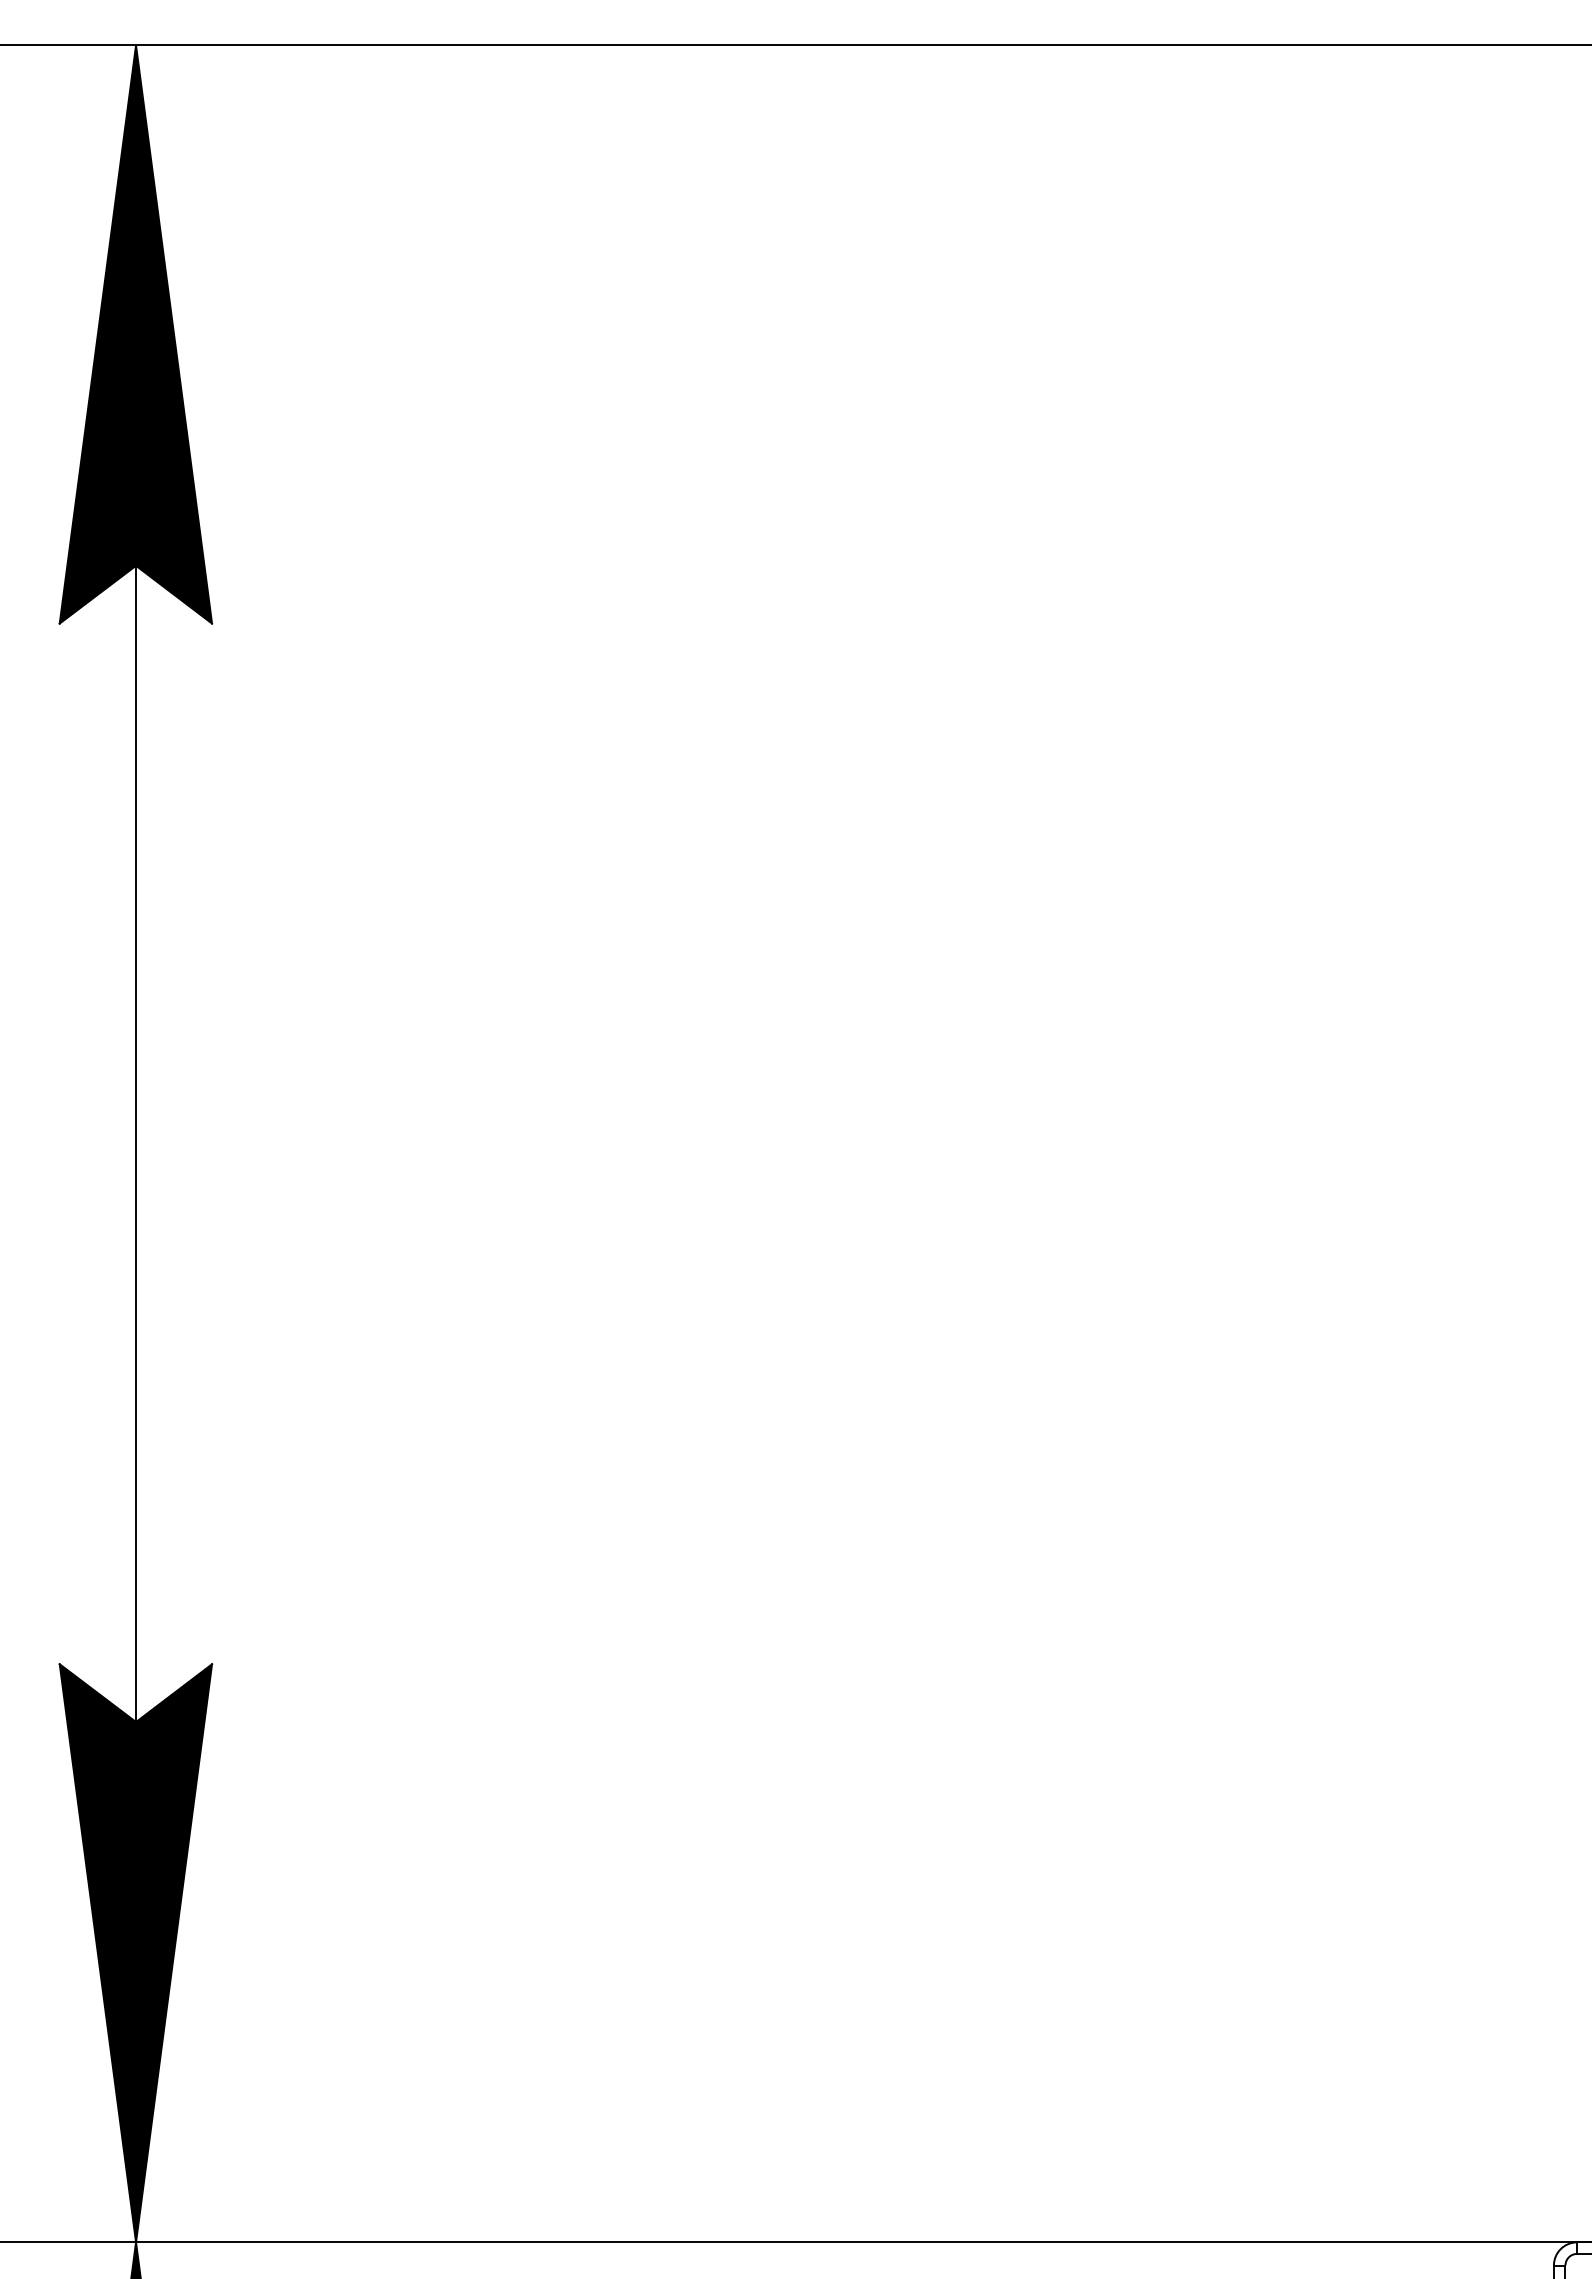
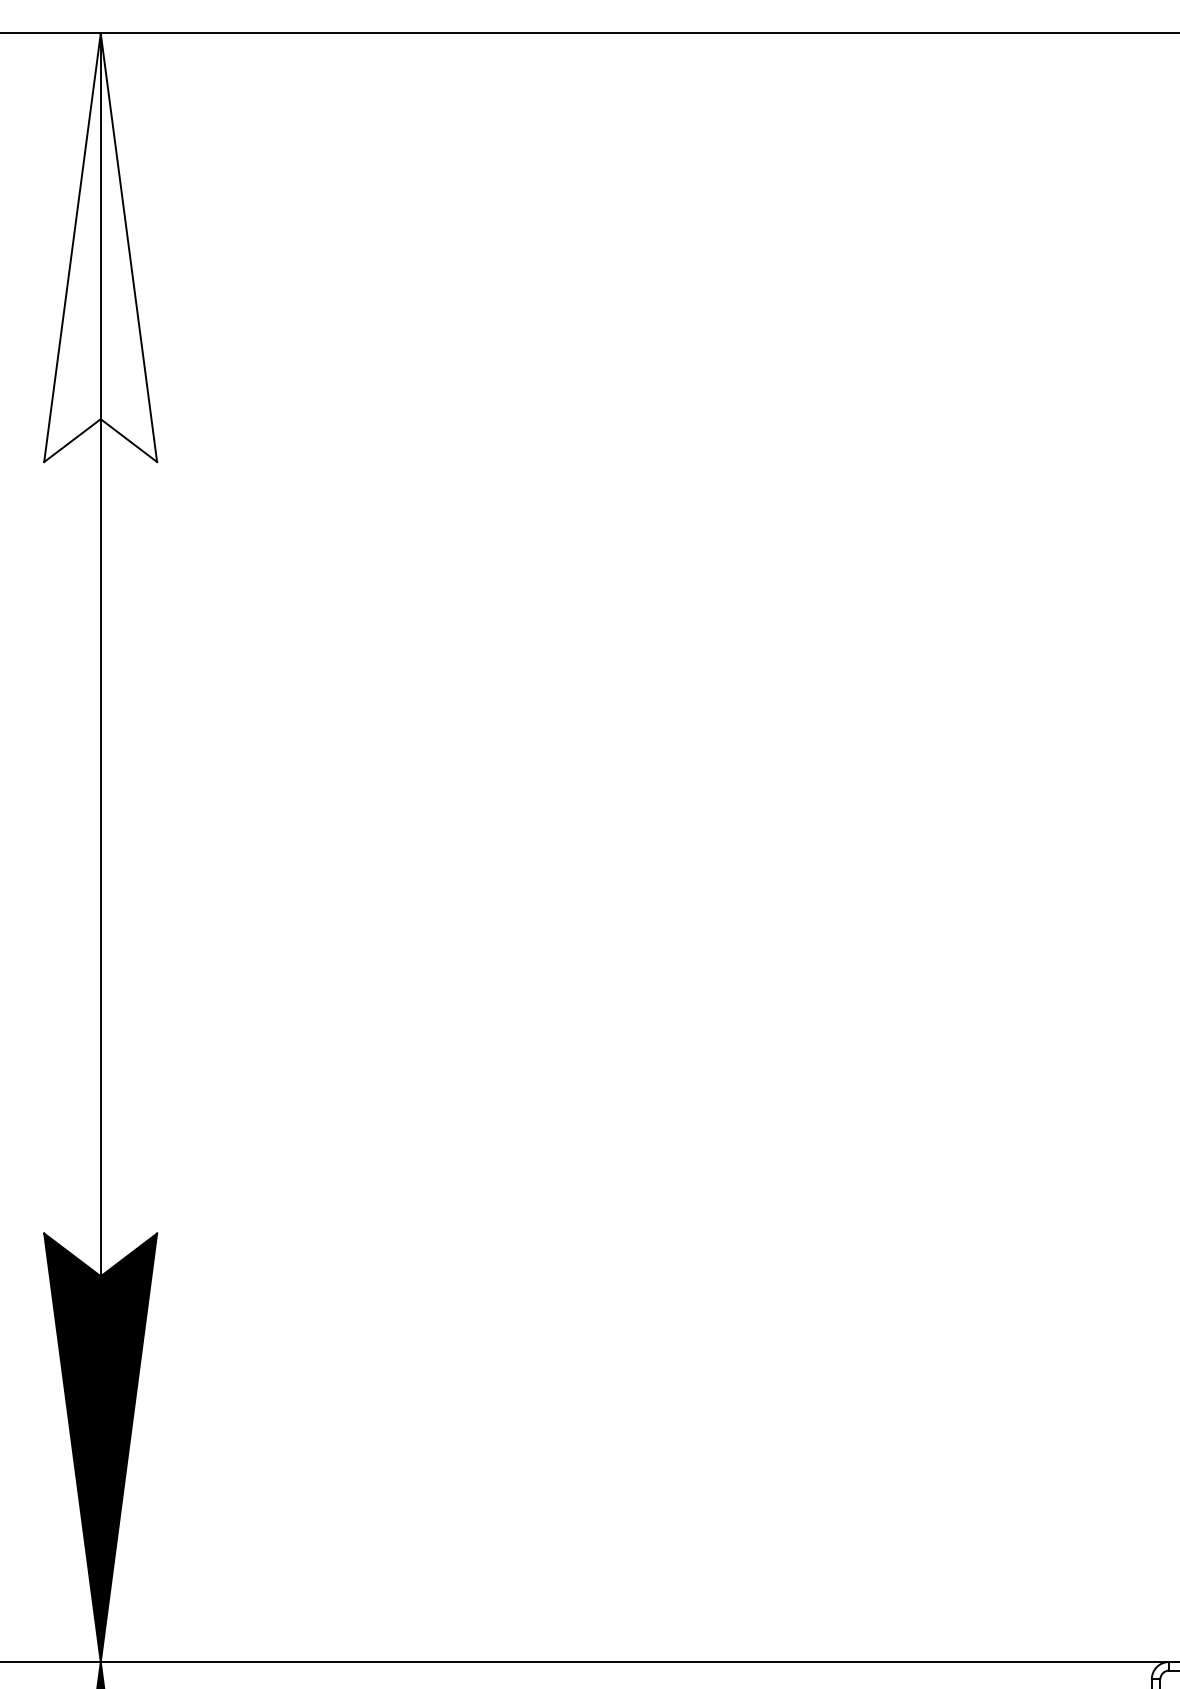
fill: (135, 334) -> (100, 247), removed

